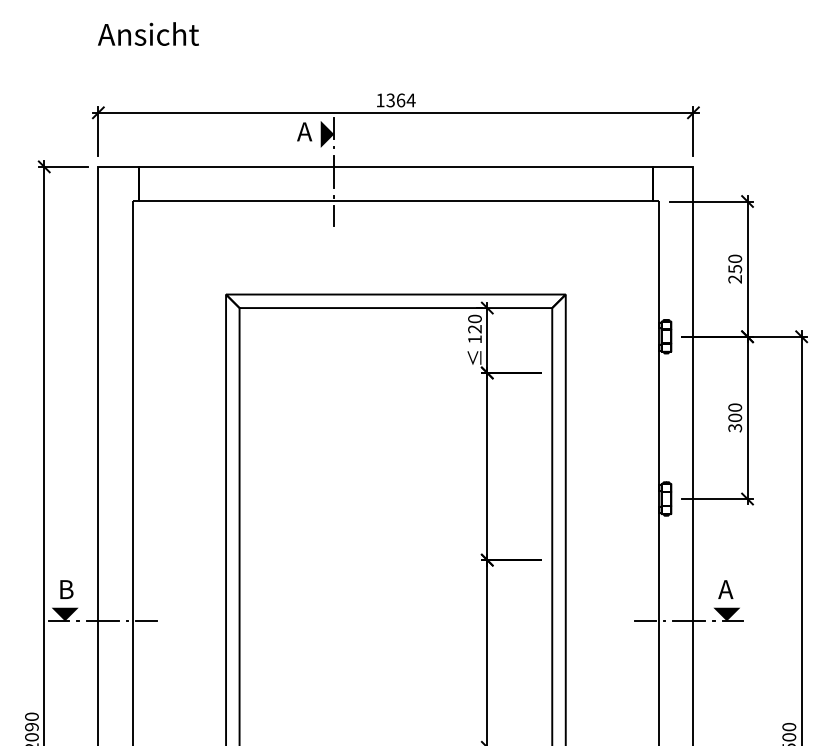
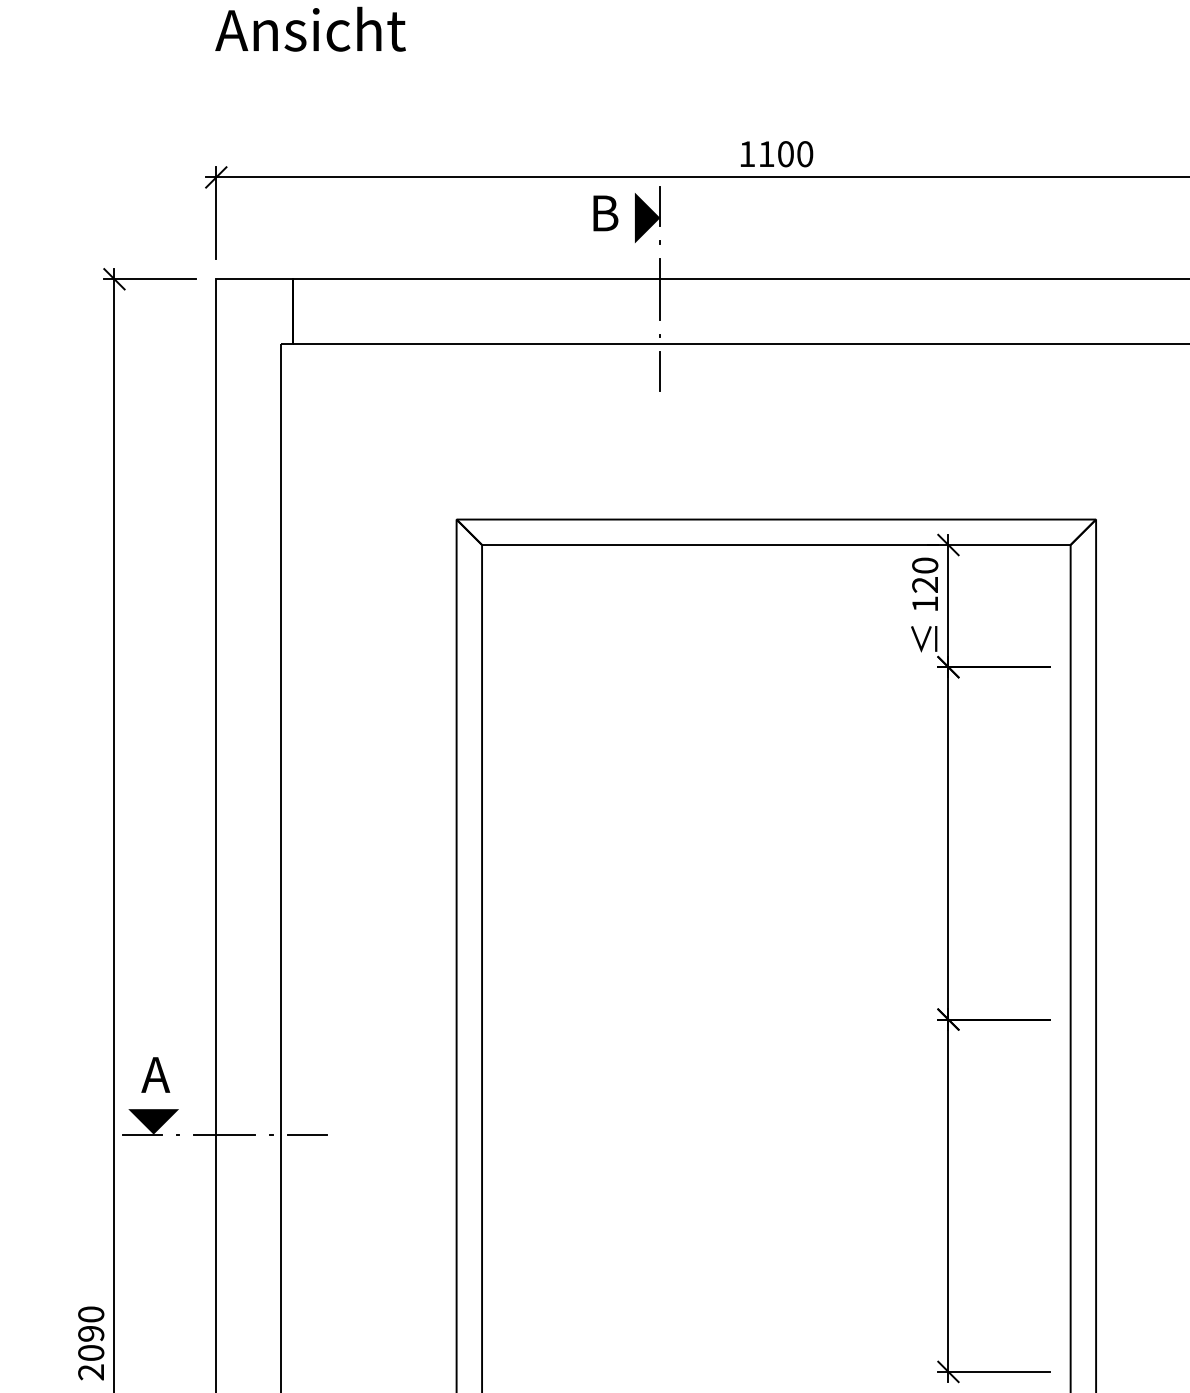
text: (400, 100) -> (784, 154), 1364 -> 1100
text: (304, 131) -> (604, 212), A -> B
text: (65, 589) -> (154, 1074), B -> A

